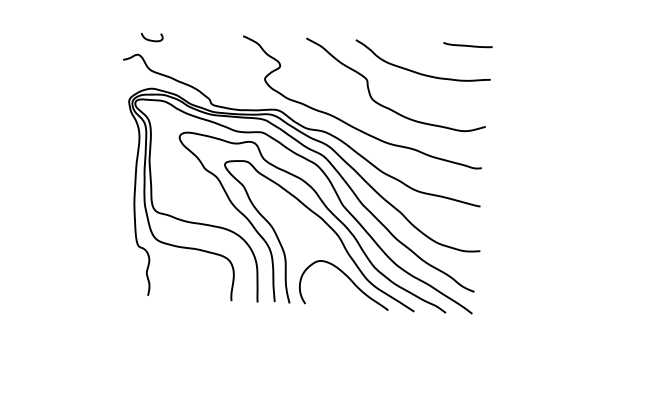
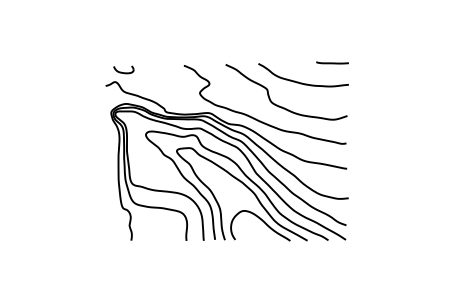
part: (151, 37) -> (123, 70), size x1.4

